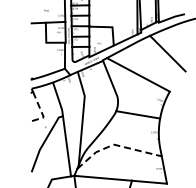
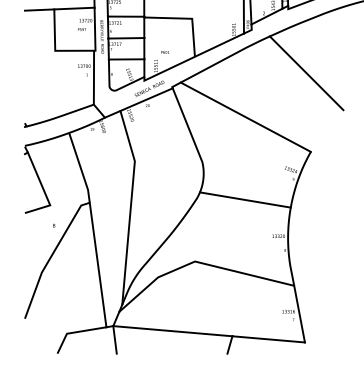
line: (41, 111) -> (45, 193), dashed -> solid
line: (114, 144) -> (196, 261), dashed -> solid

